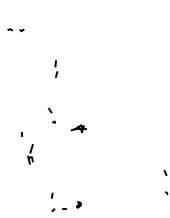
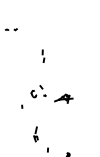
part: (39, 118) -> (33, 93), added
part: (78, 128) -> (63, 98), size x1.67
part: (30, 154) -> (35, 134), moved

